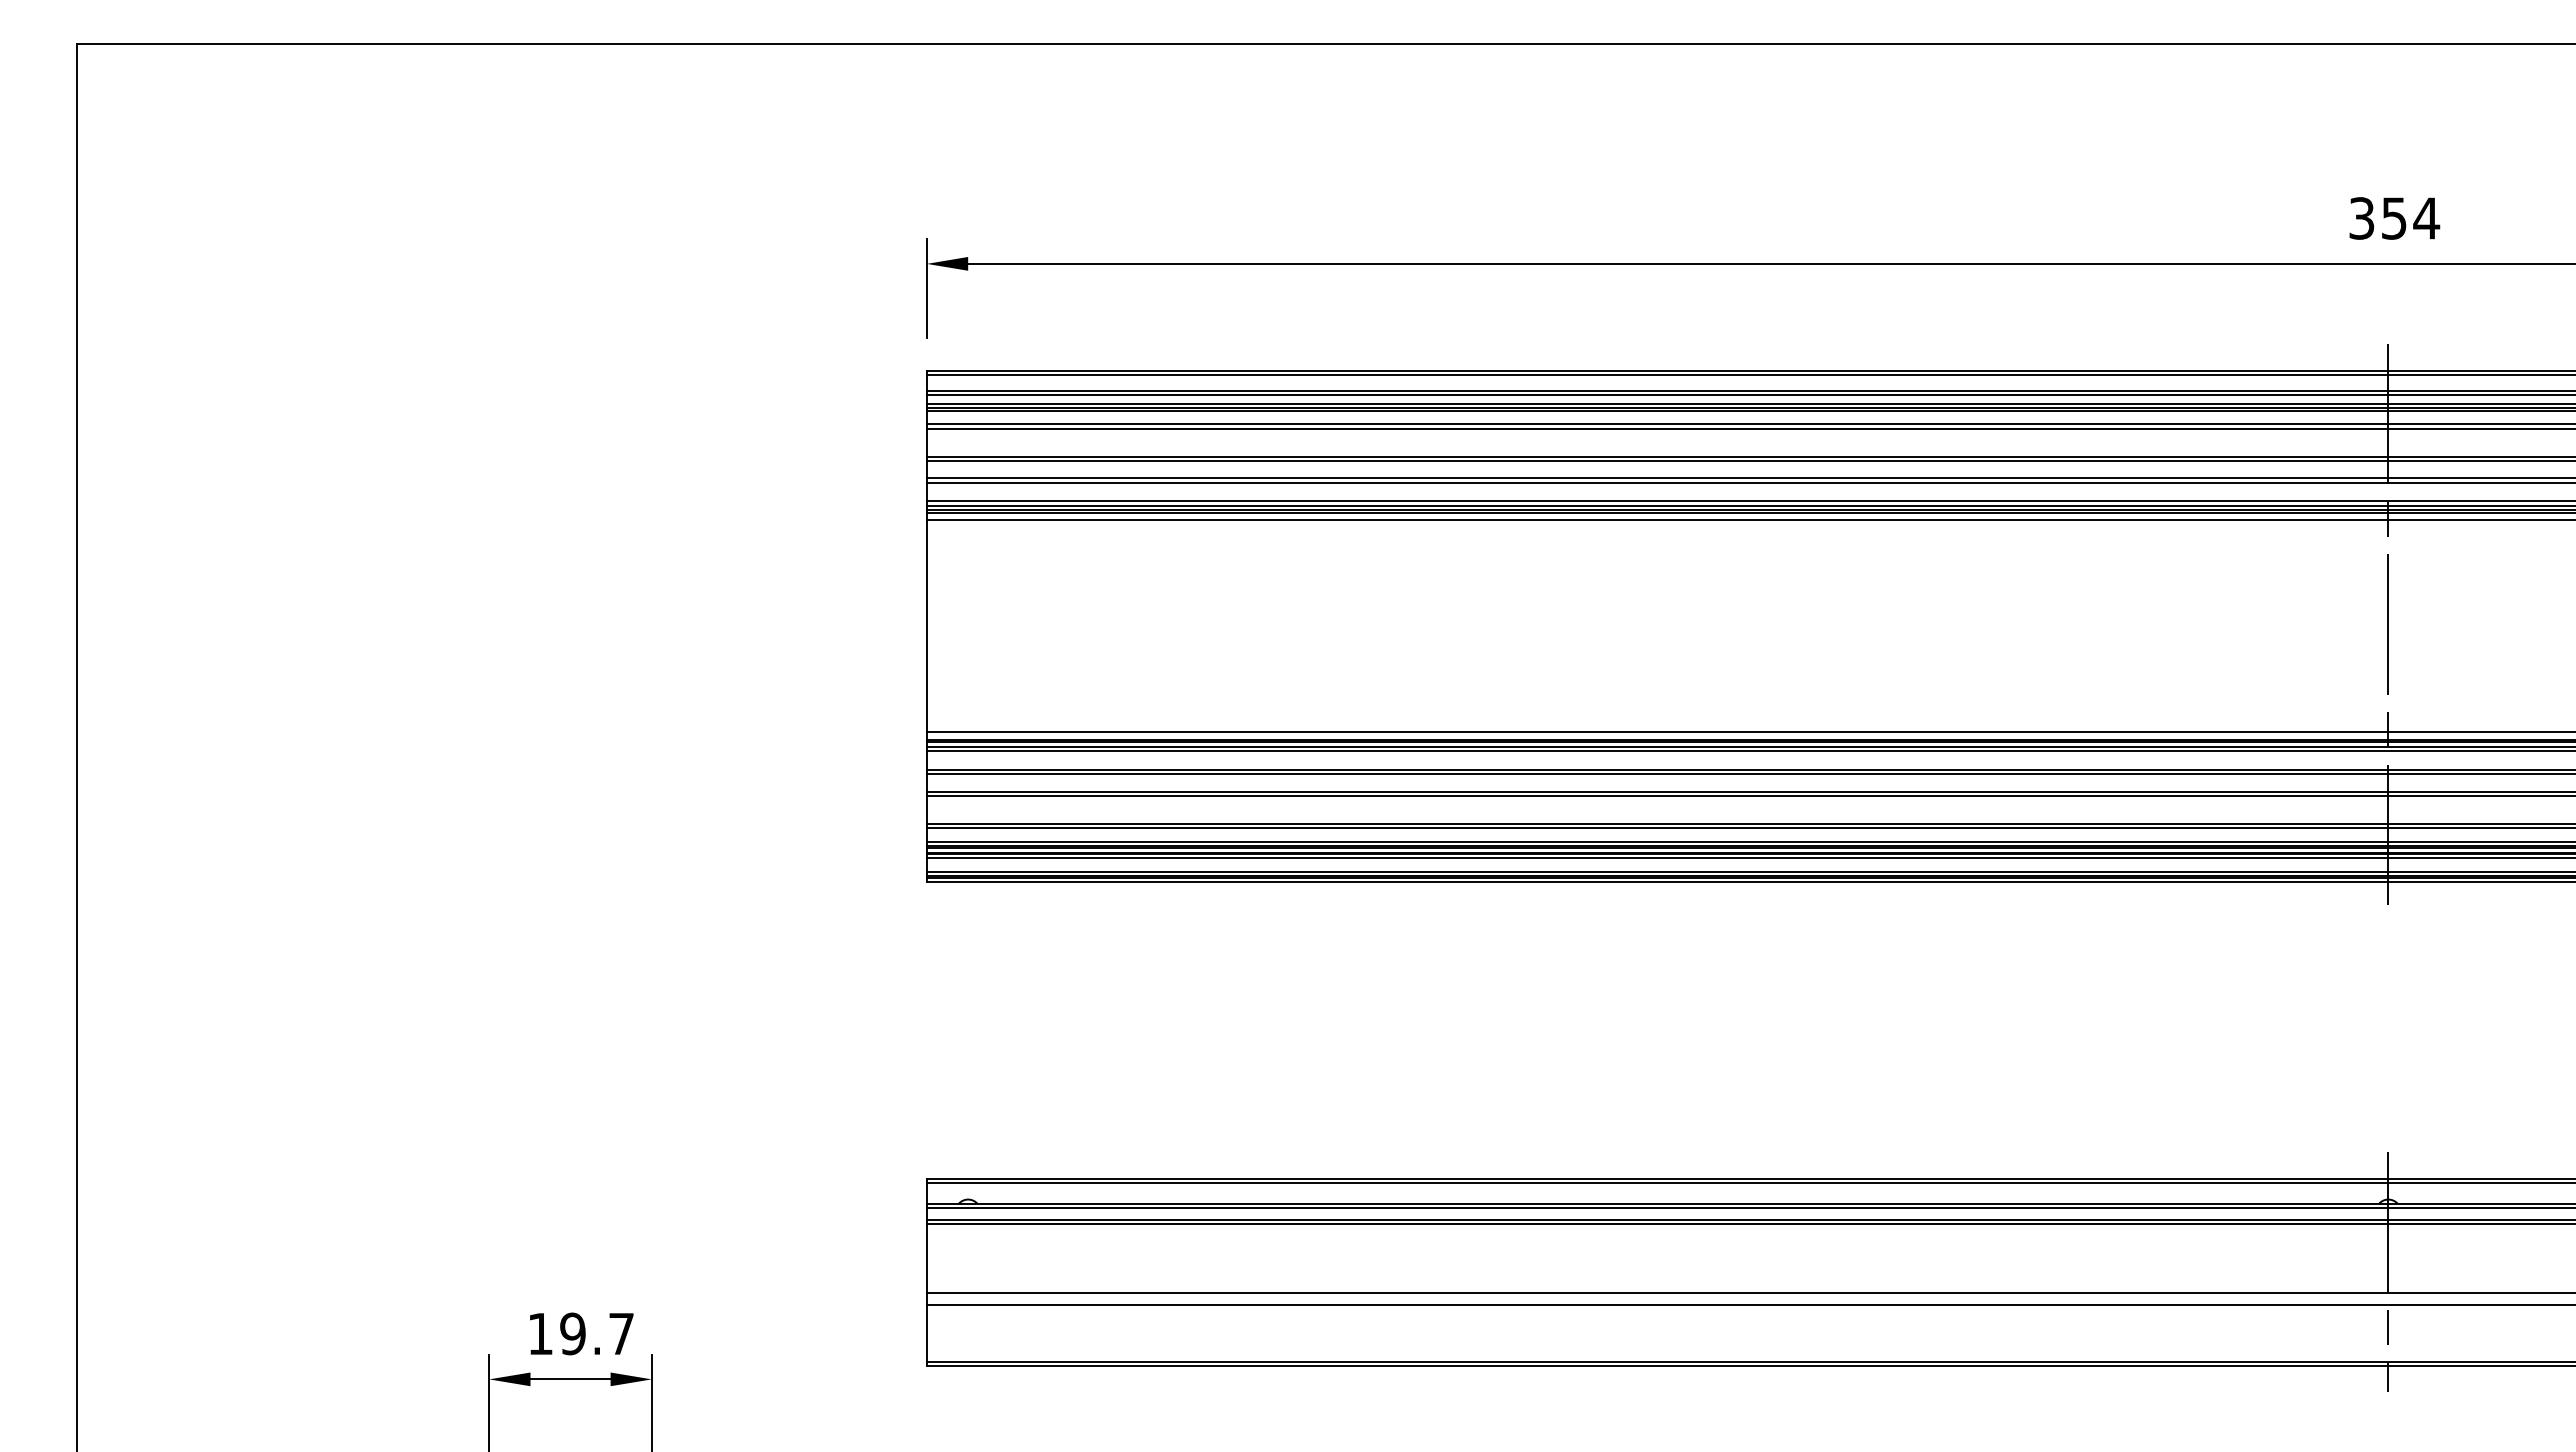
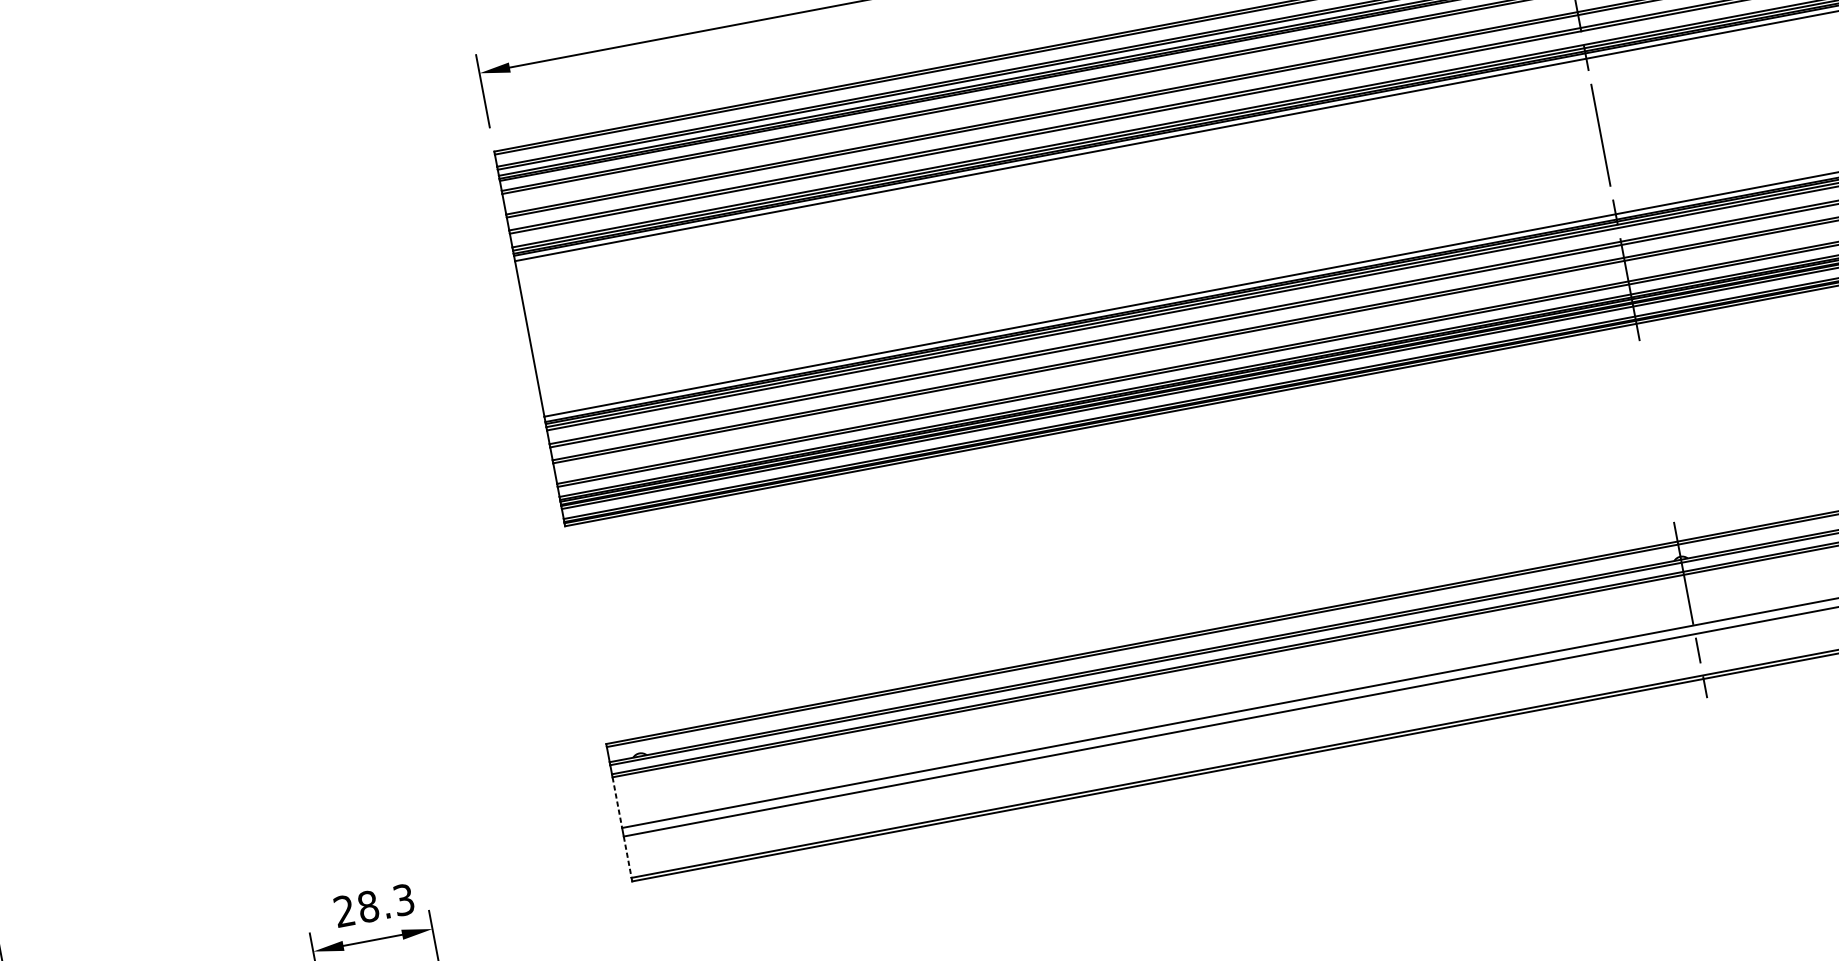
line: (926, 1258) -> (617, 802), solid -> dashed
text: (580, 1333) -> (373, 905), 19.7 -> 28.3
line: (926, 1333) -> (627, 857), solid -> dashed

